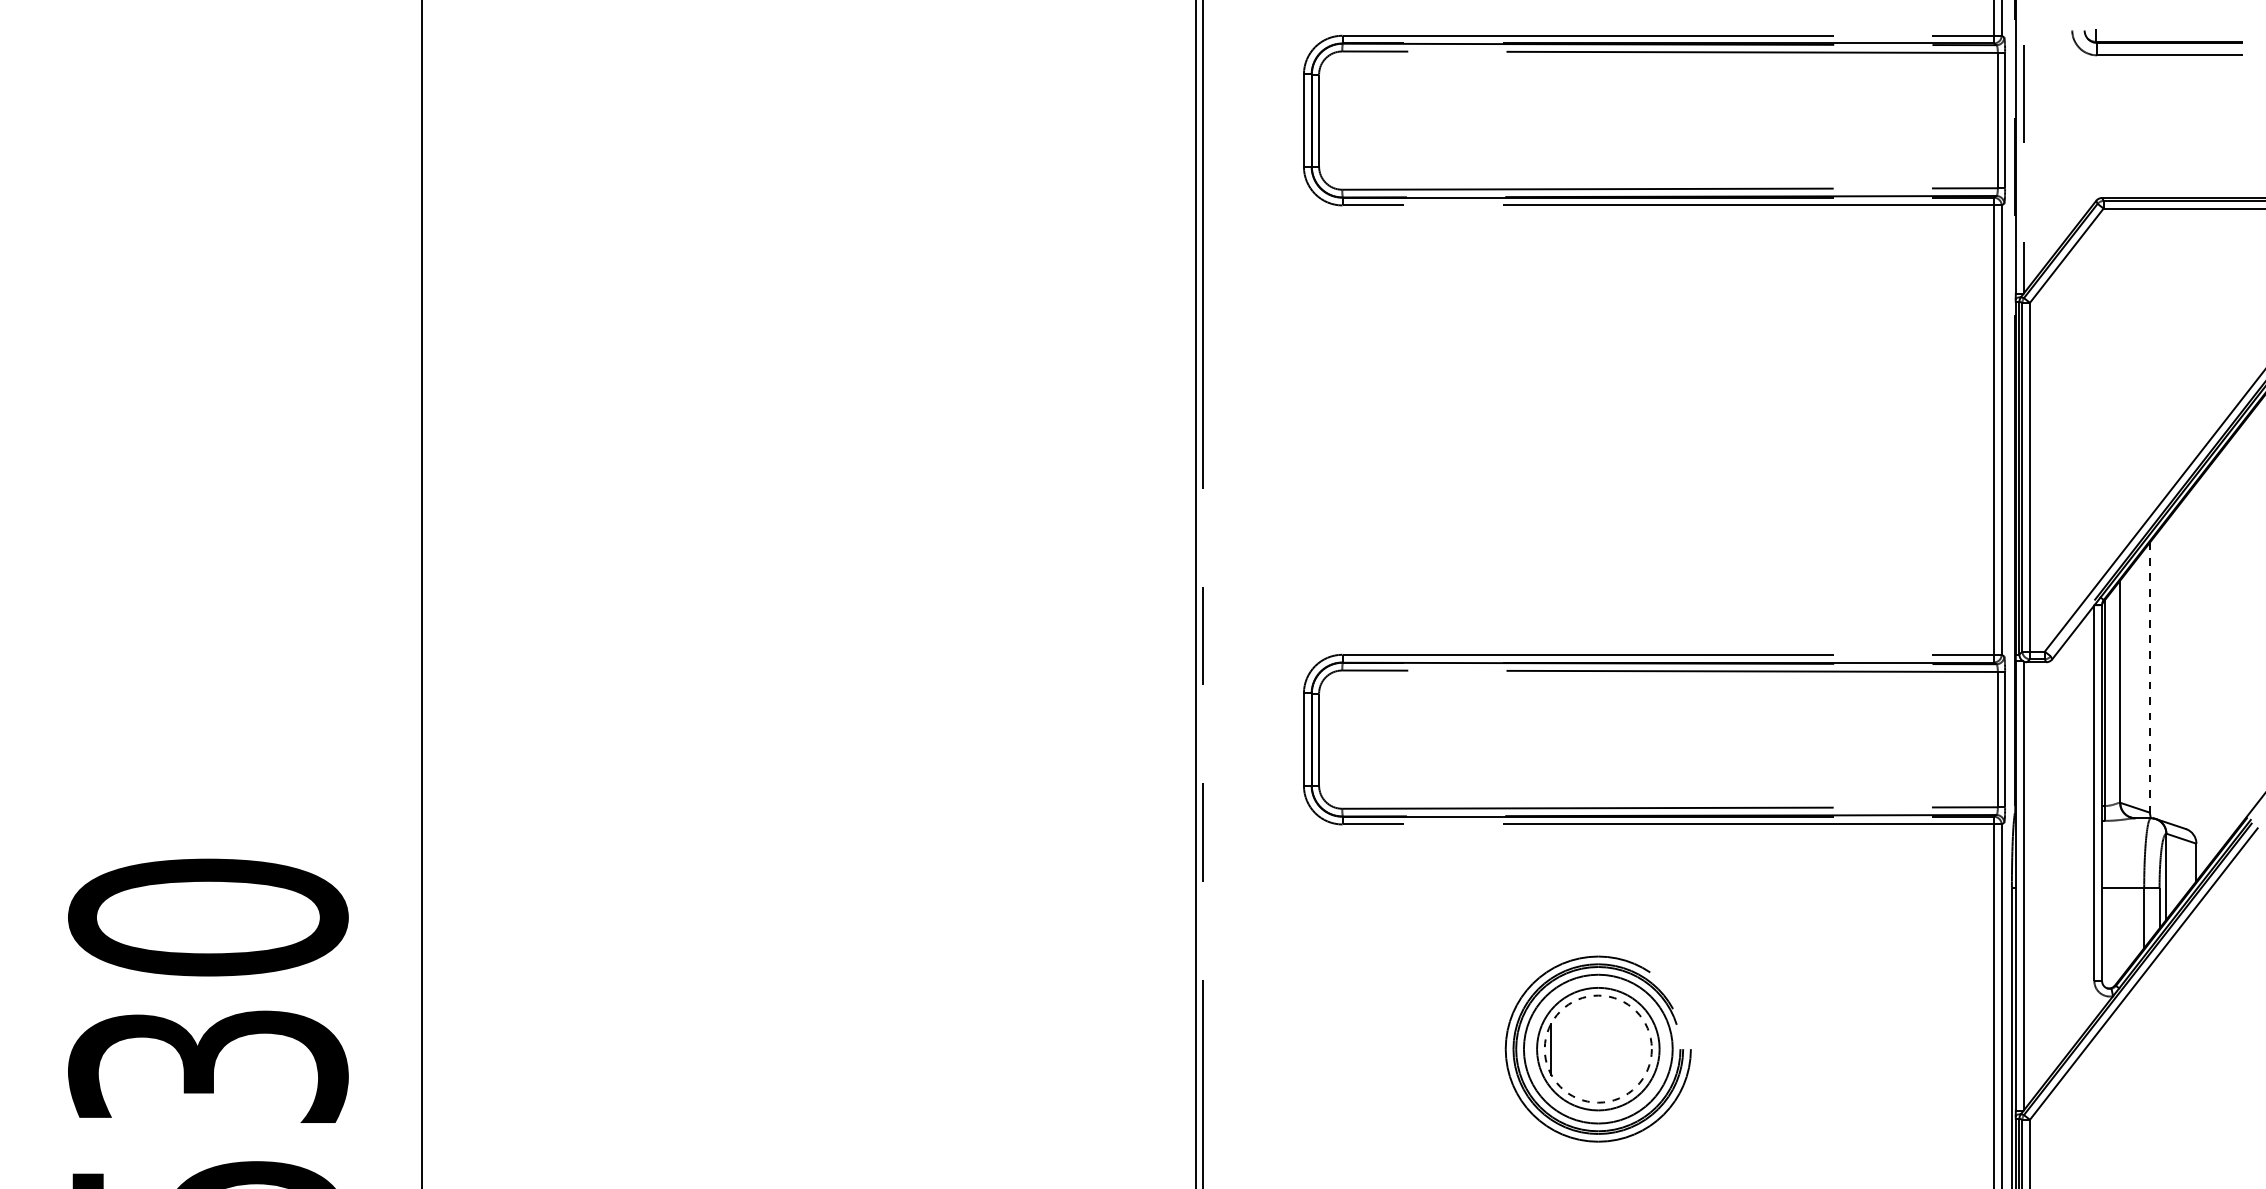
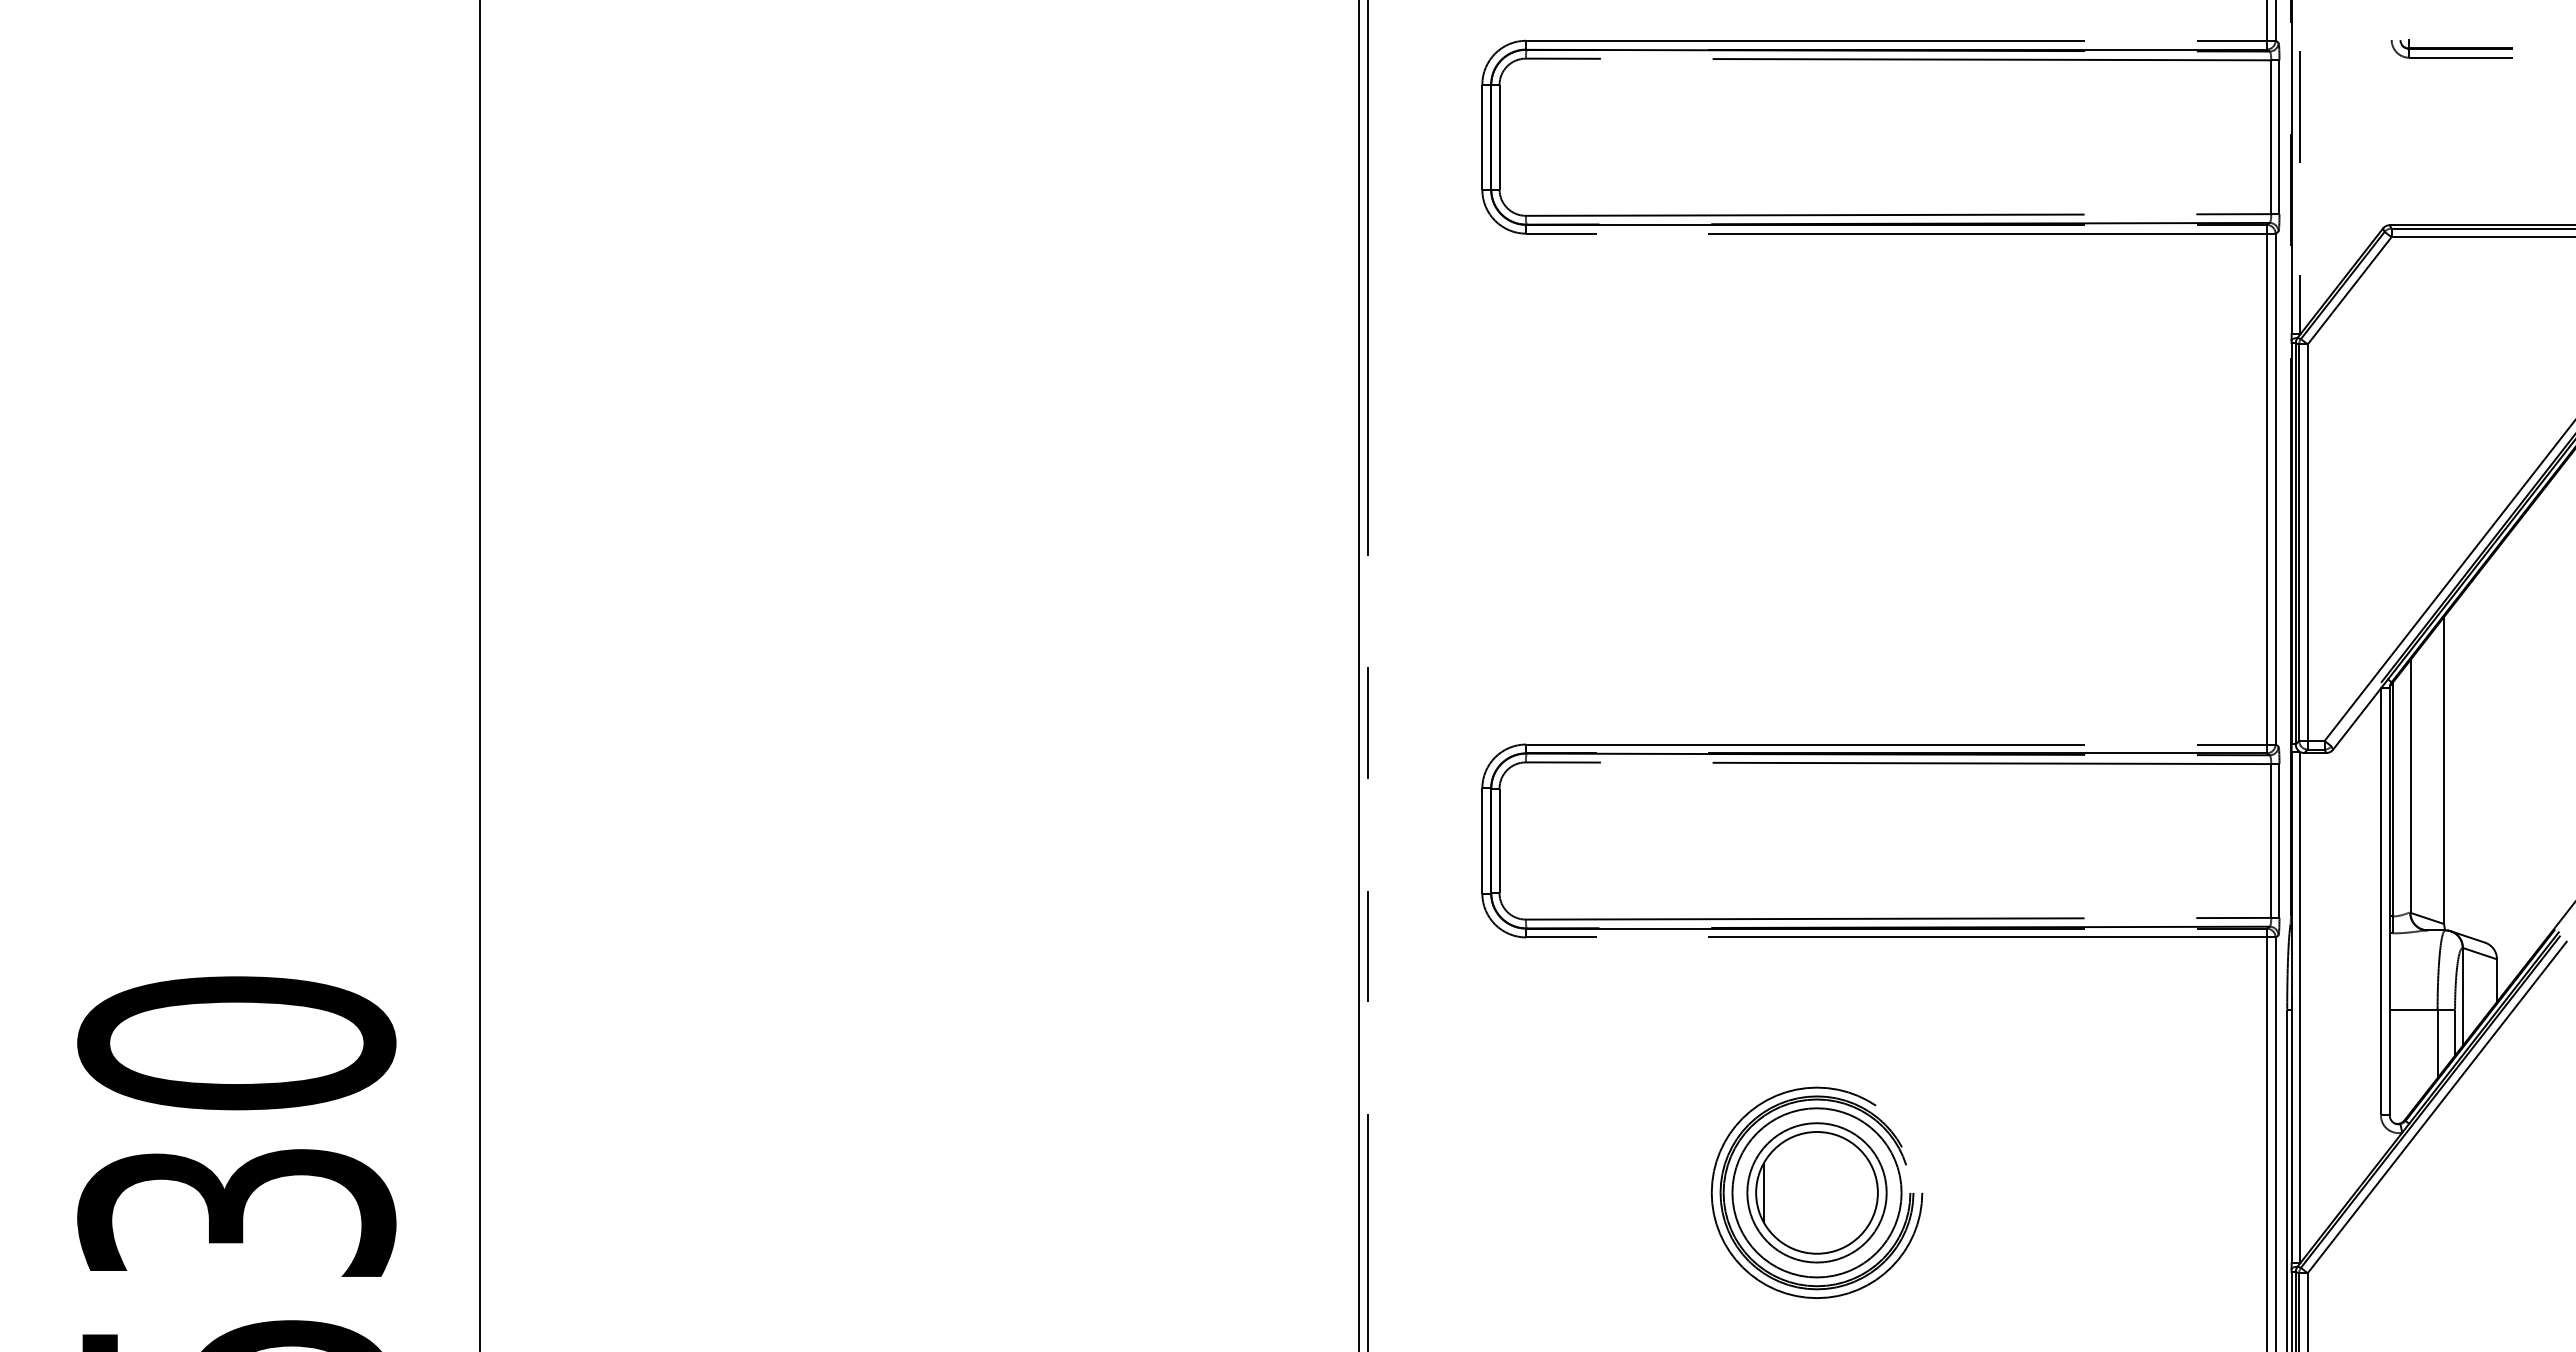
part: (2156, 42) -> (2451, 48), size x0.62
line: (2150, 677) -> (2444, 770), dashed -> solid
circle: (1597, 1048) -> (1816, 1192), dashed -> solid

